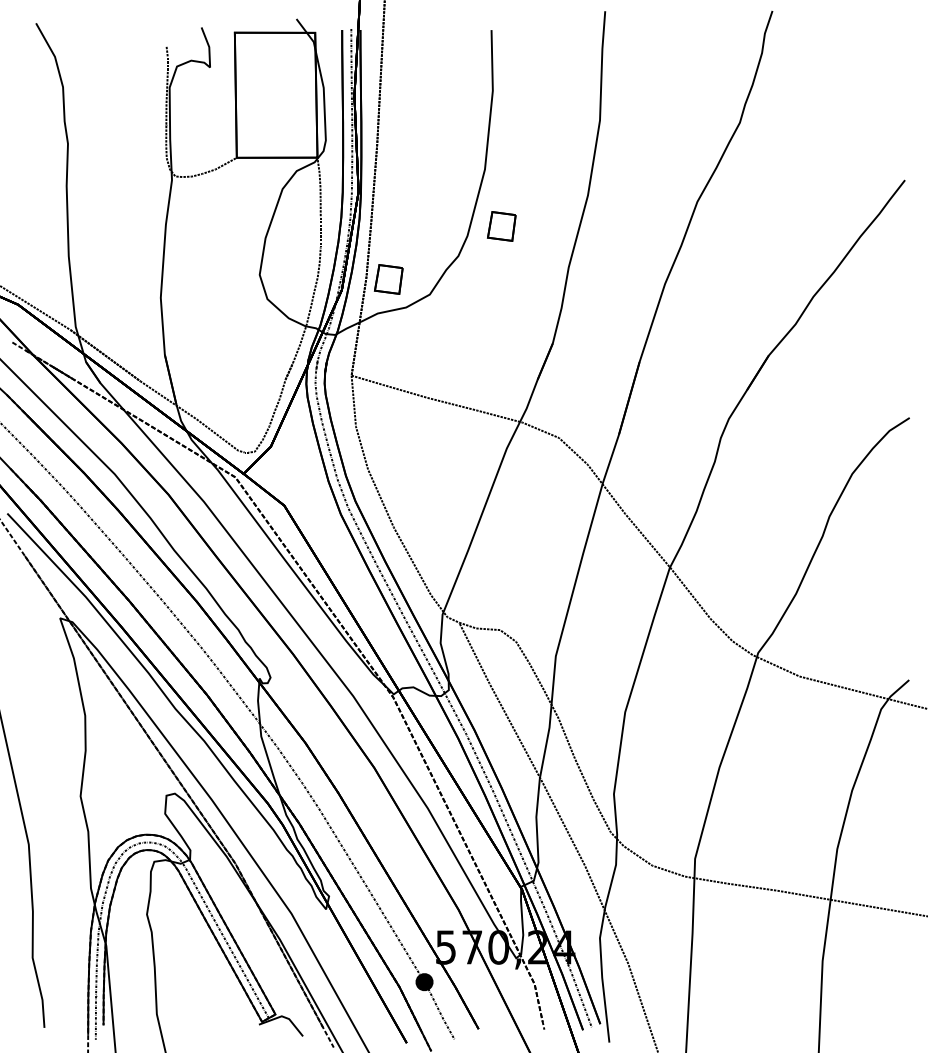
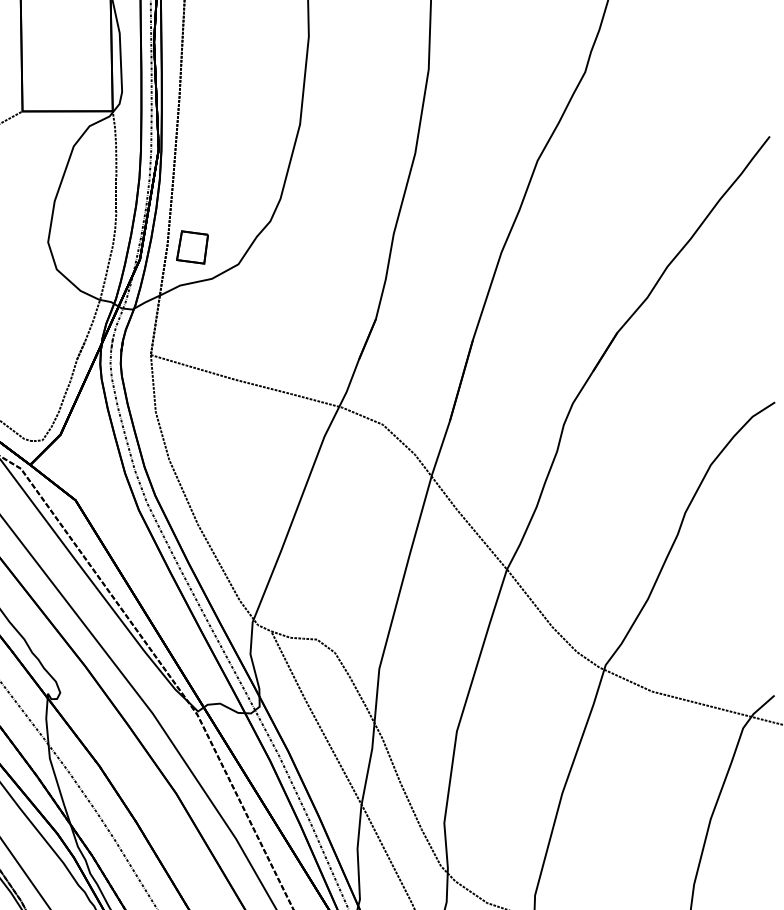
part: (501, 226) -> (318, 188), removed

